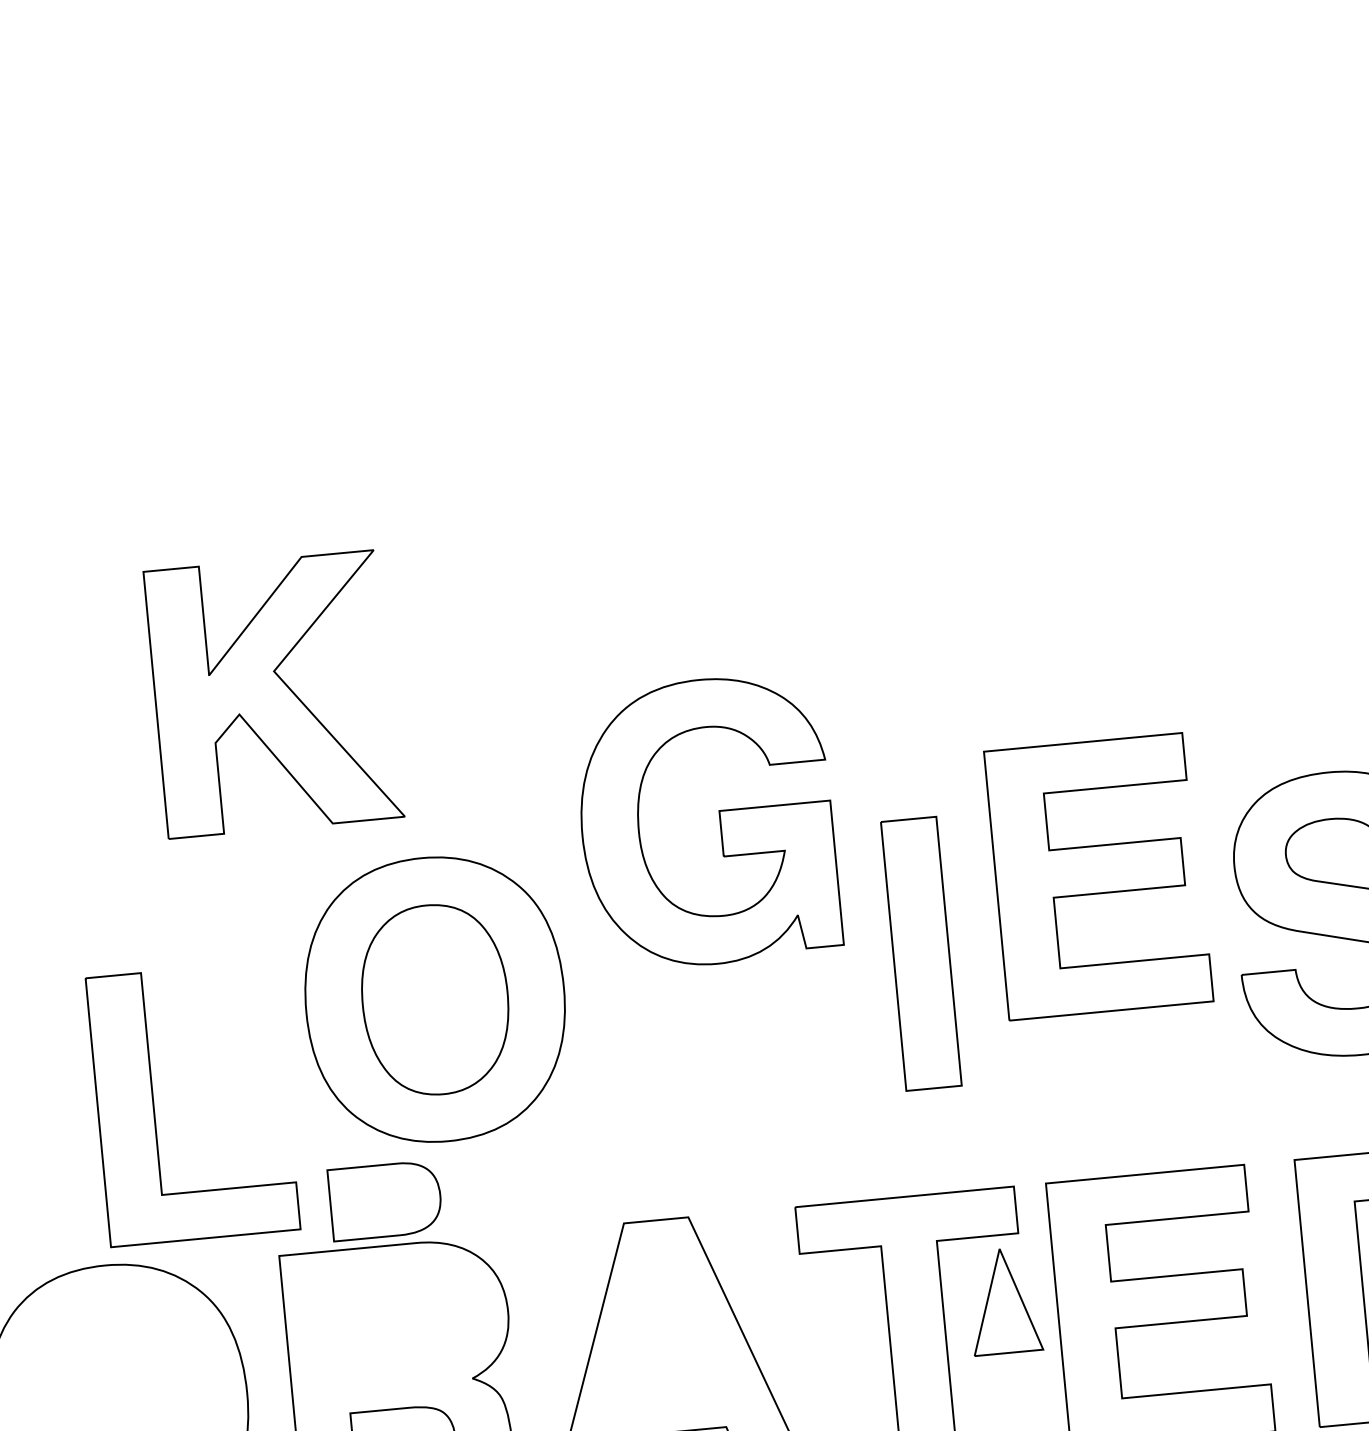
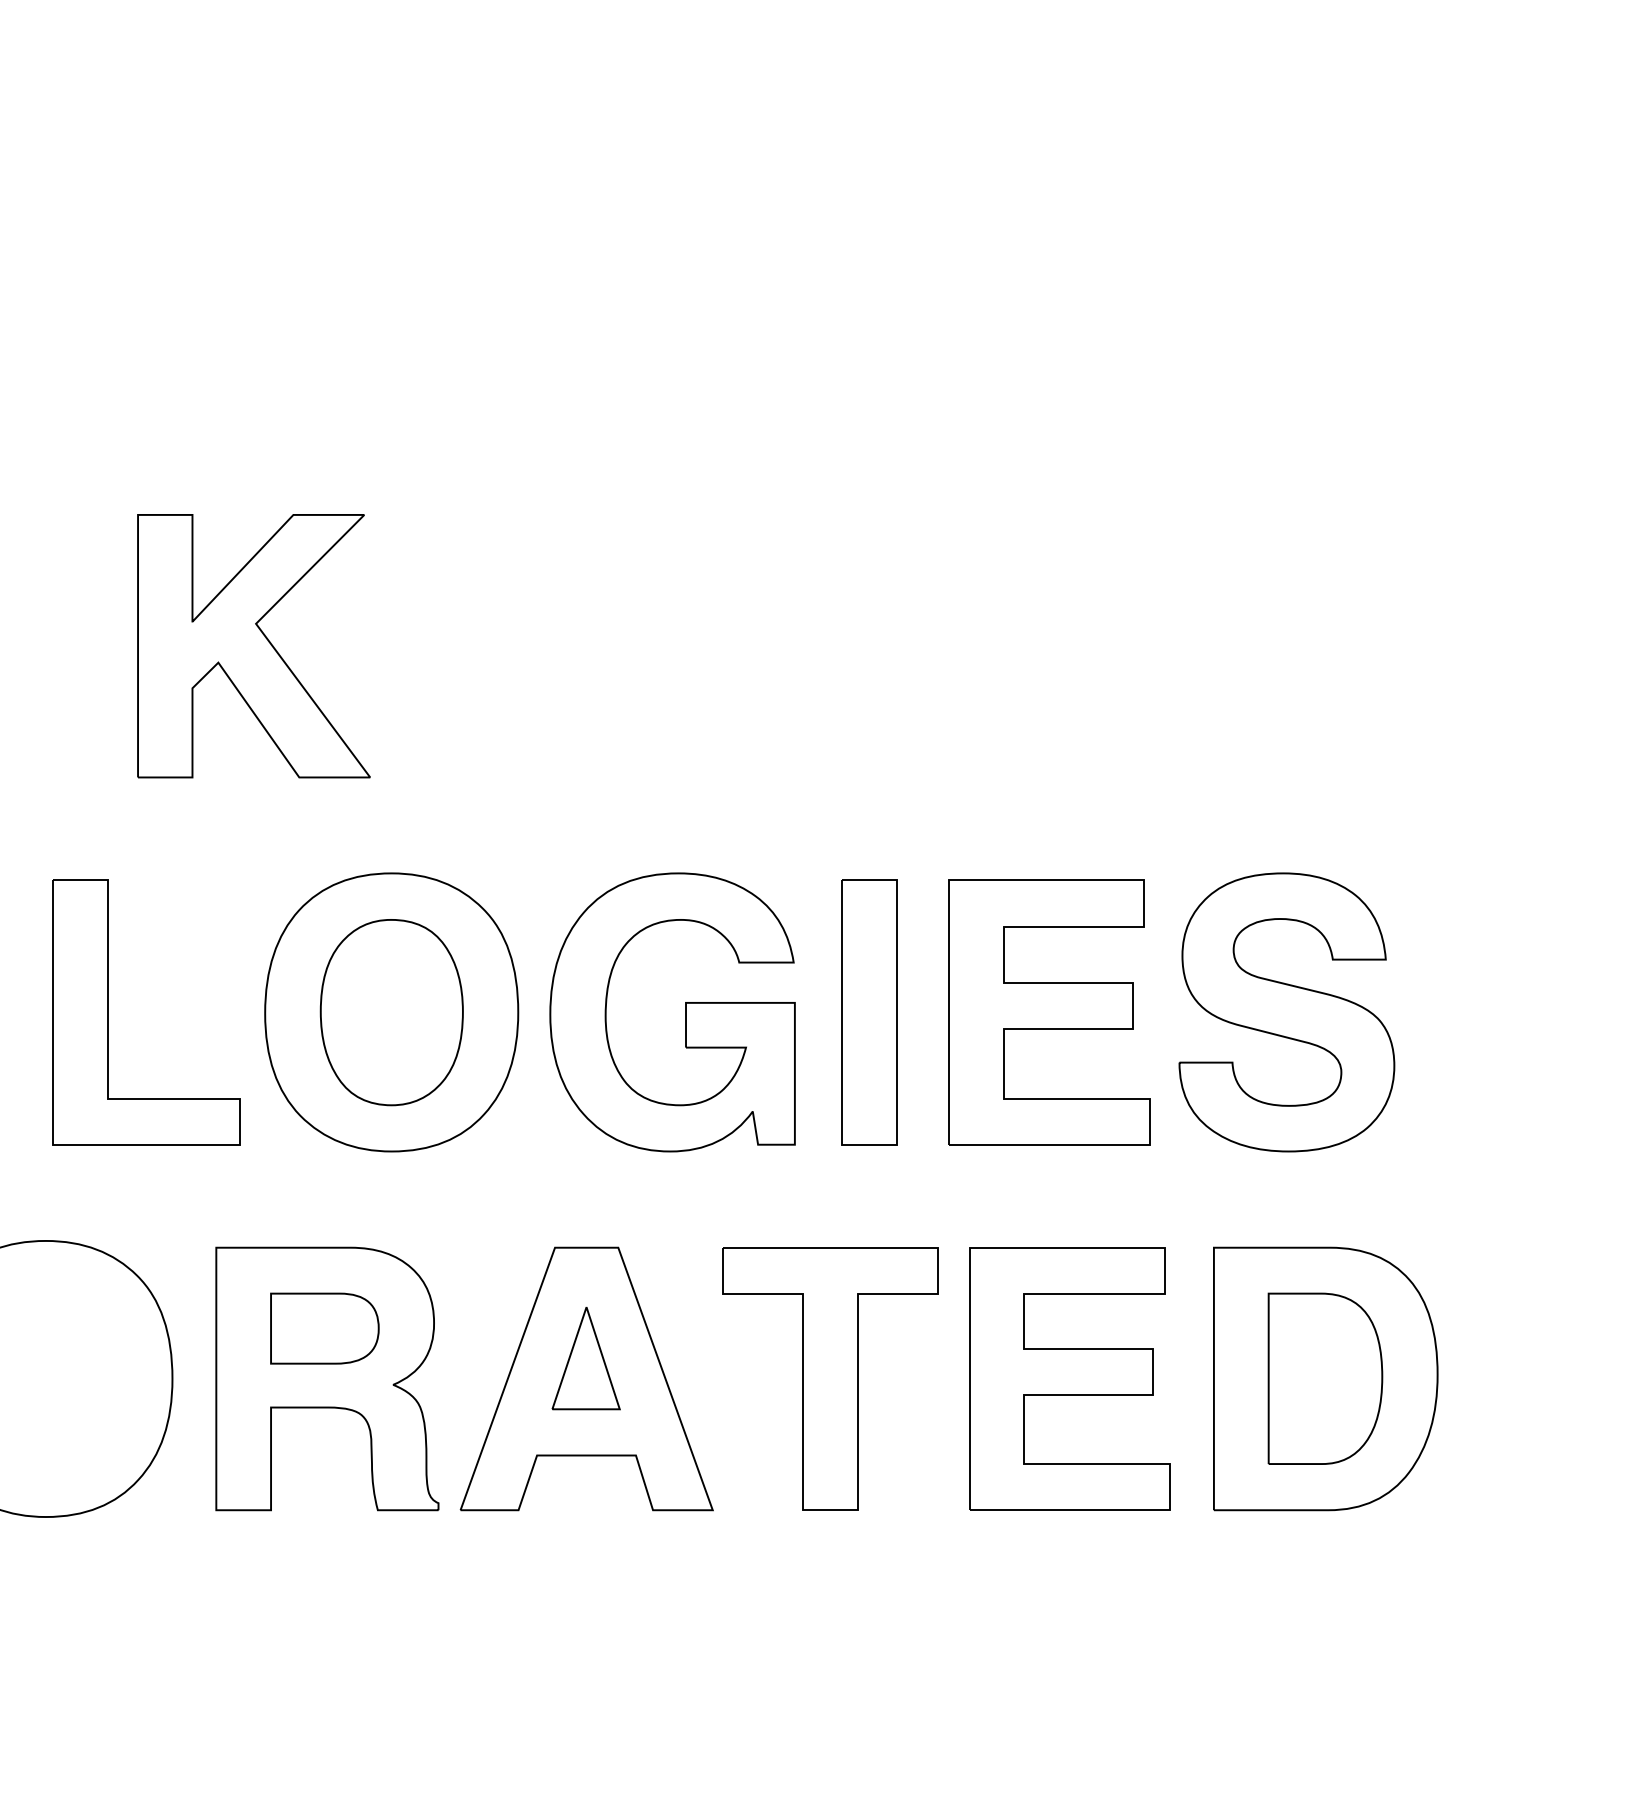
part: (273, 694) -> (253, 646), moved
part: (719, 820) -> (685, 1012), moved
part: (1098, 876) -> (1049, 1012), moved
part: (154, 1107) -> (108, 1012), moved
part: (385, 1200) -> (324, 1328), moved
part: (1003, 1301) -> (585, 1358), moved

